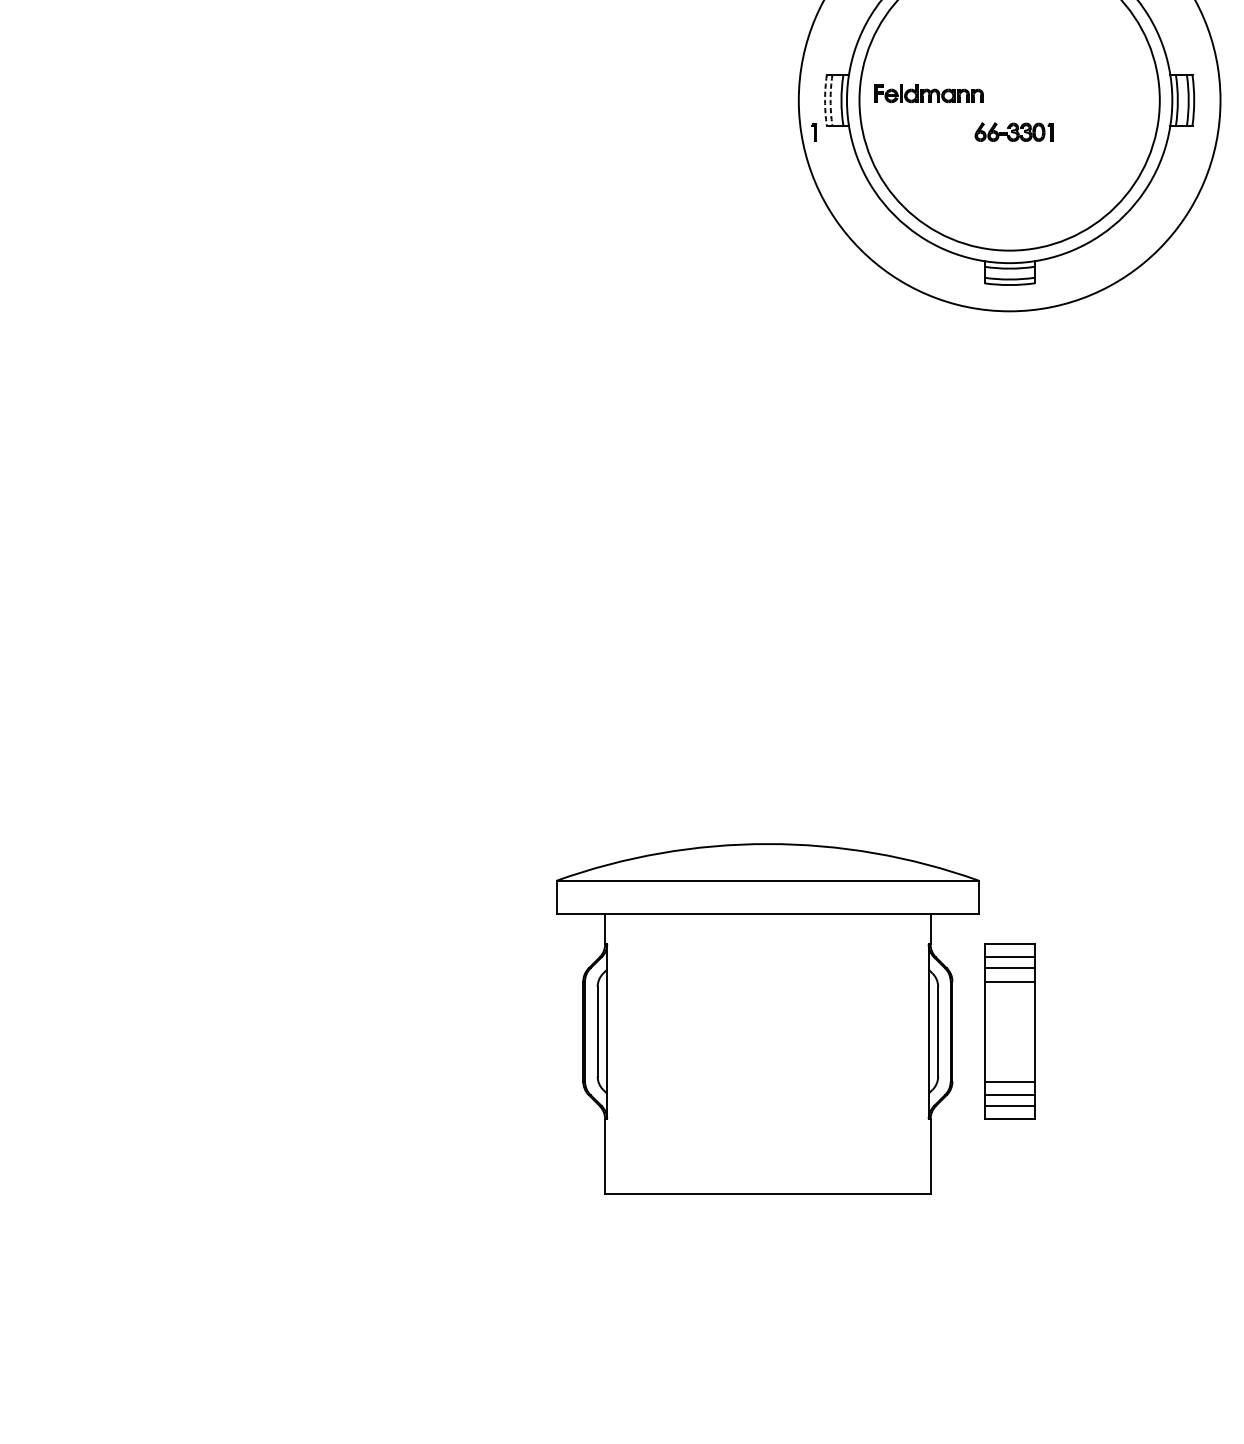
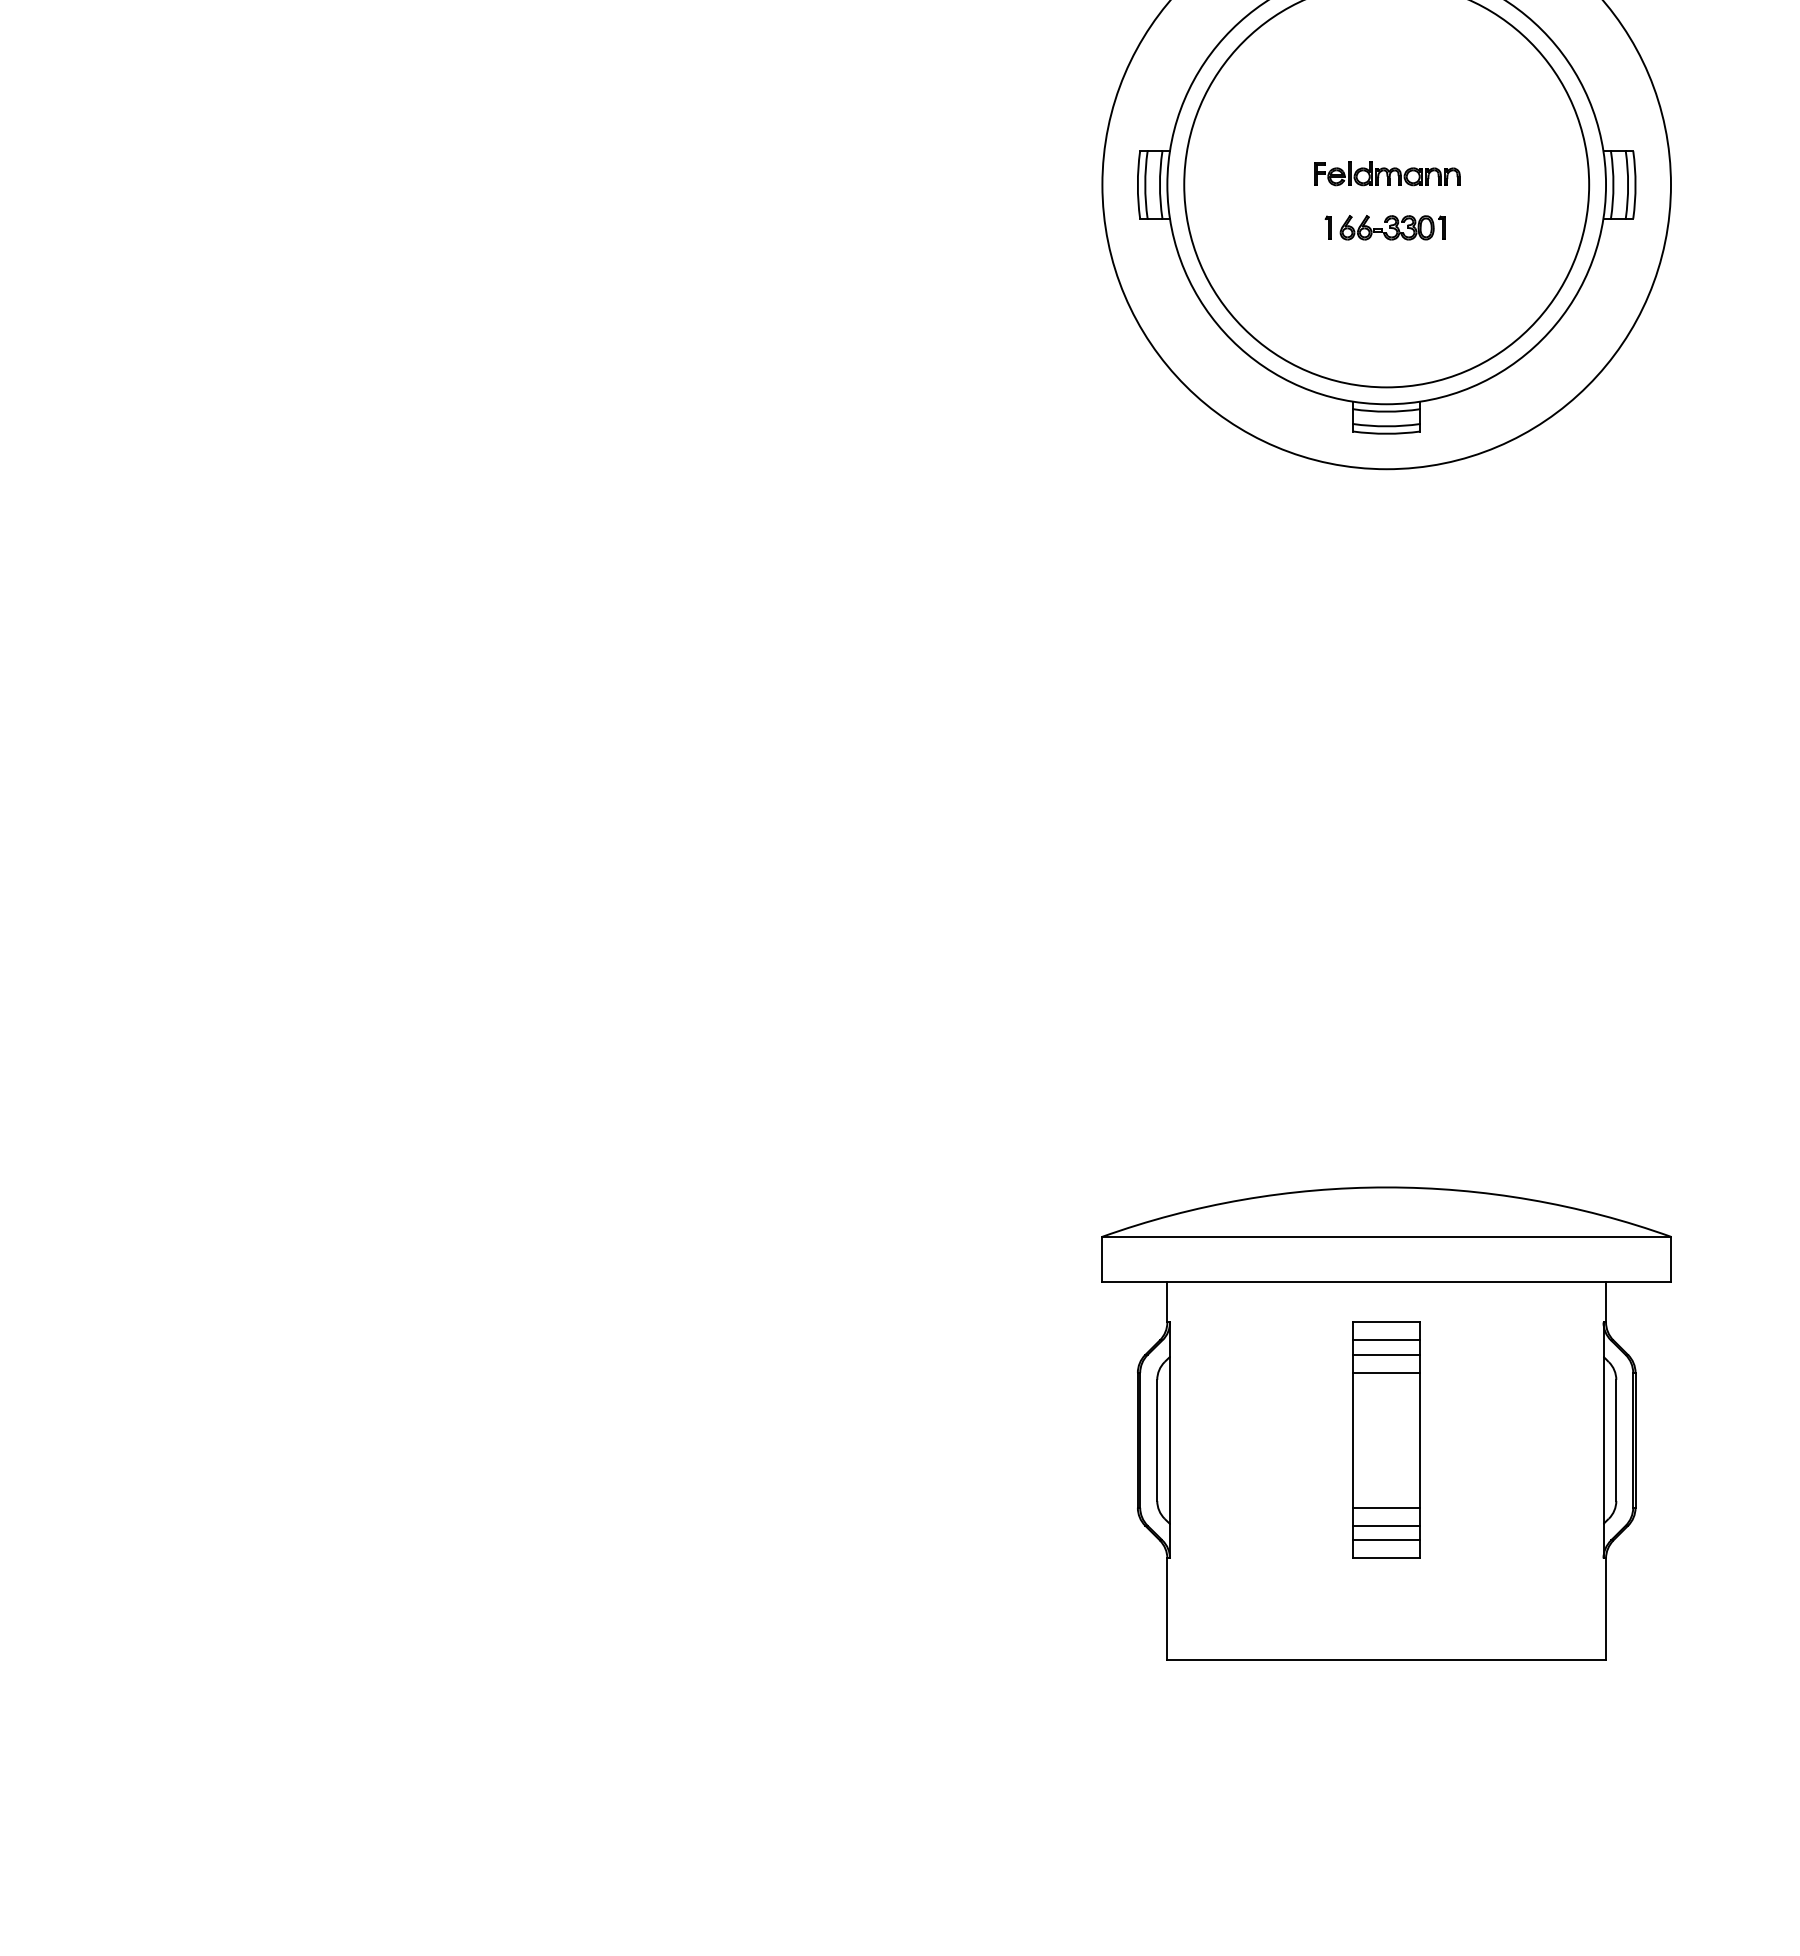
part: (929, 93) -> (1387, 173), moved
arc: (824, 100) -> (1137, 184), dashed -> solid
arc: (830, 100) -> (1145, 184), dashed -> solid
part: (813, 132) -> (1327, 227), moved
part: (767, 1019) -> (1386, 1423), moved

